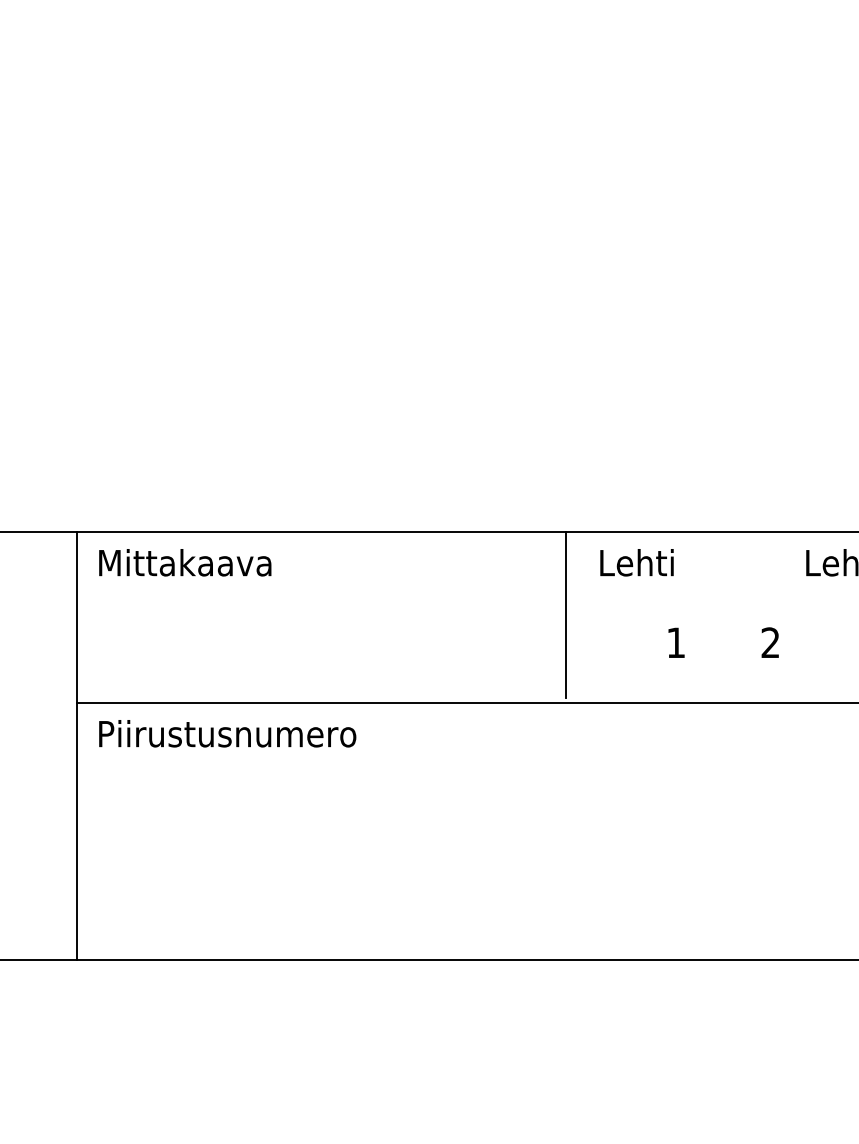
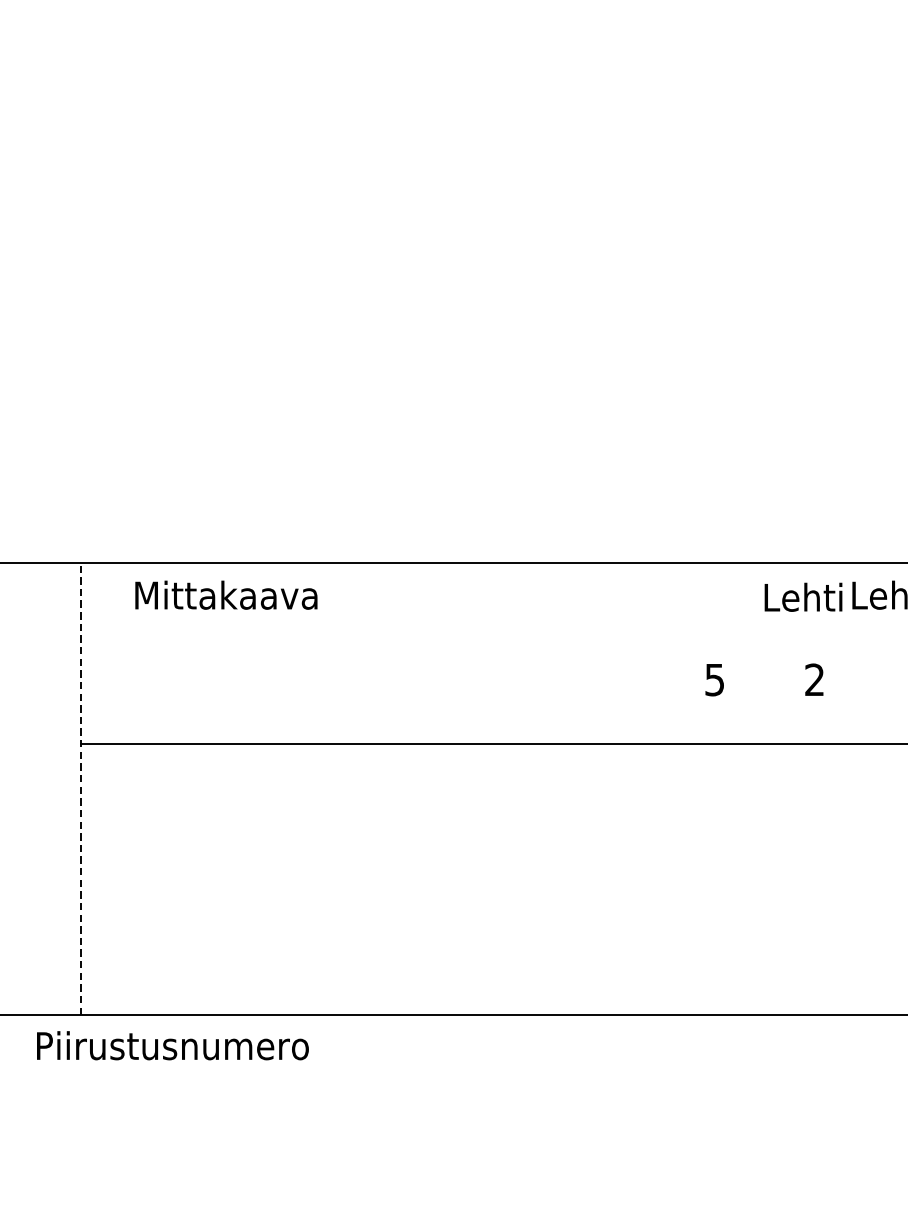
text: (185, 562) -> (226, 594), moved
text: (636, 562) -> (802, 597), moved
line: (565, 615) -> (597, 651), removed
text: (675, 642) -> (714, 679), 1 -> 5
text: (227, 733) -> (172, 1045), moved
line: (77, 745) -> (81, 788), solid -> dashed

